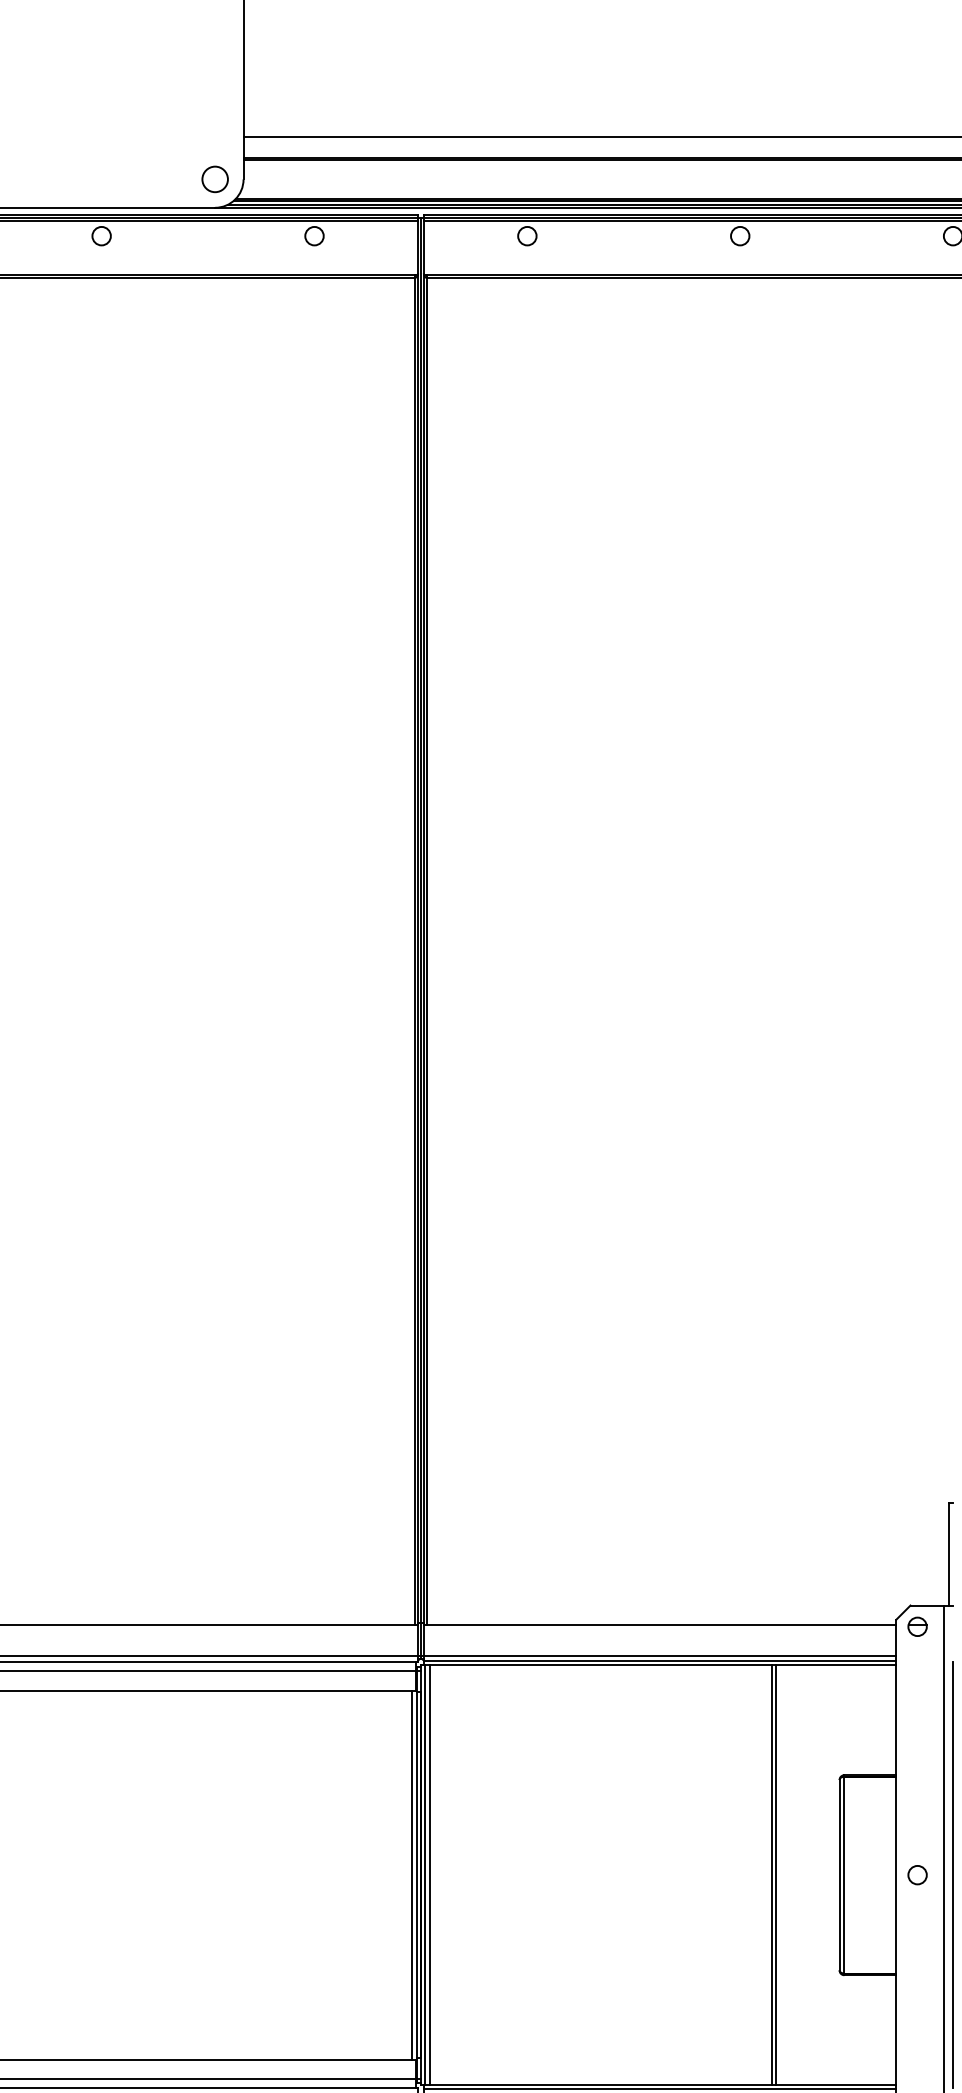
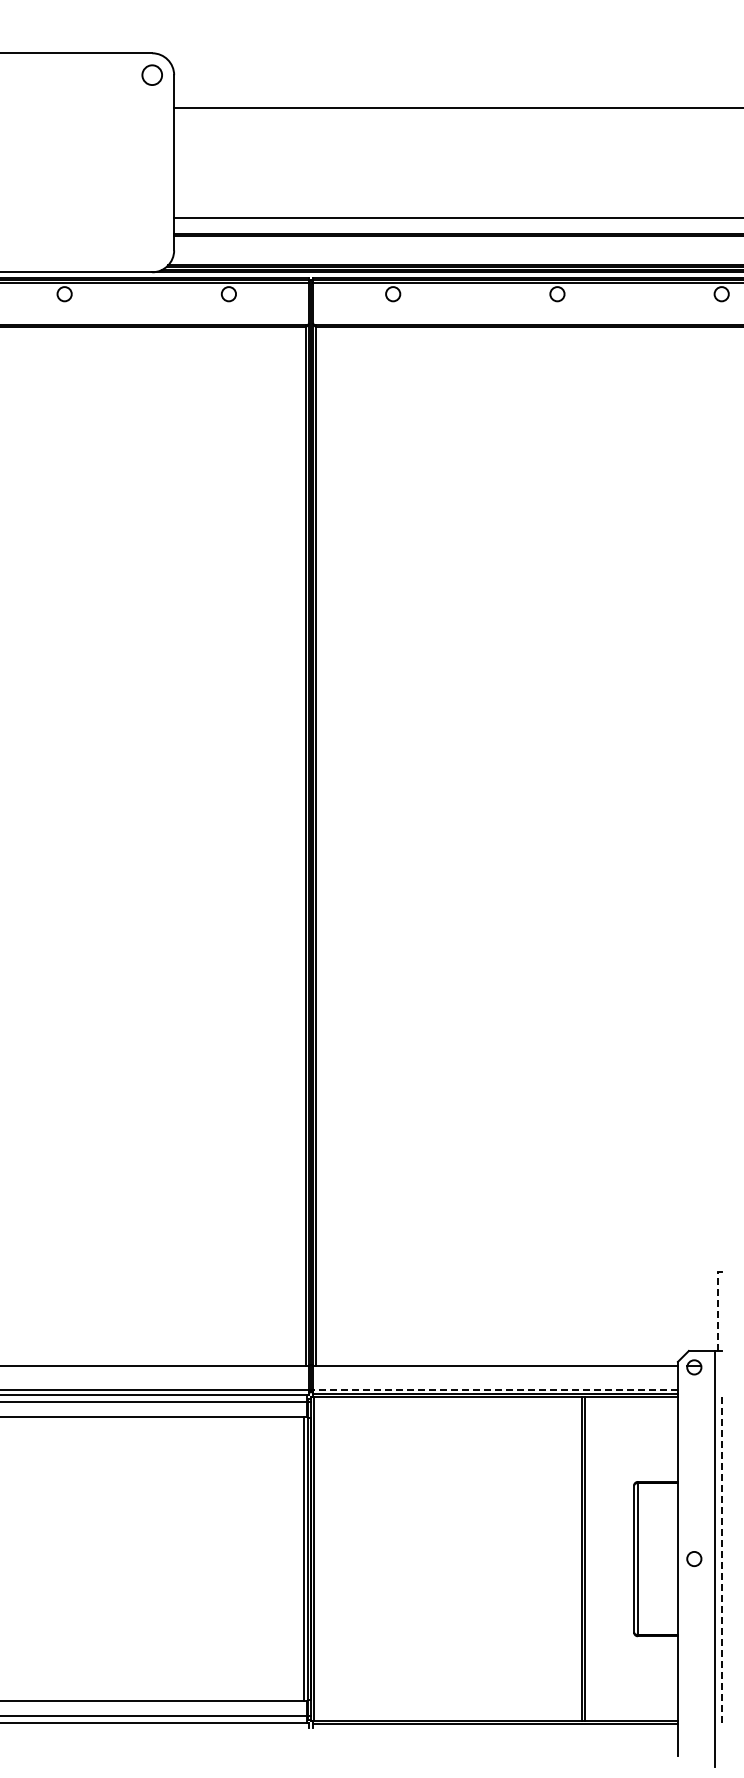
circle: (214, 179) -> (151, 250), removed
line: (948, 1554) -> (718, 1311), solid -> dashed
line: (659, 1655) -> (495, 1389), solid -> dashed
line: (430, 1874) -> (318, 1558), removed
line: (952, 1874) -> (721, 1558), solid -> dashed

